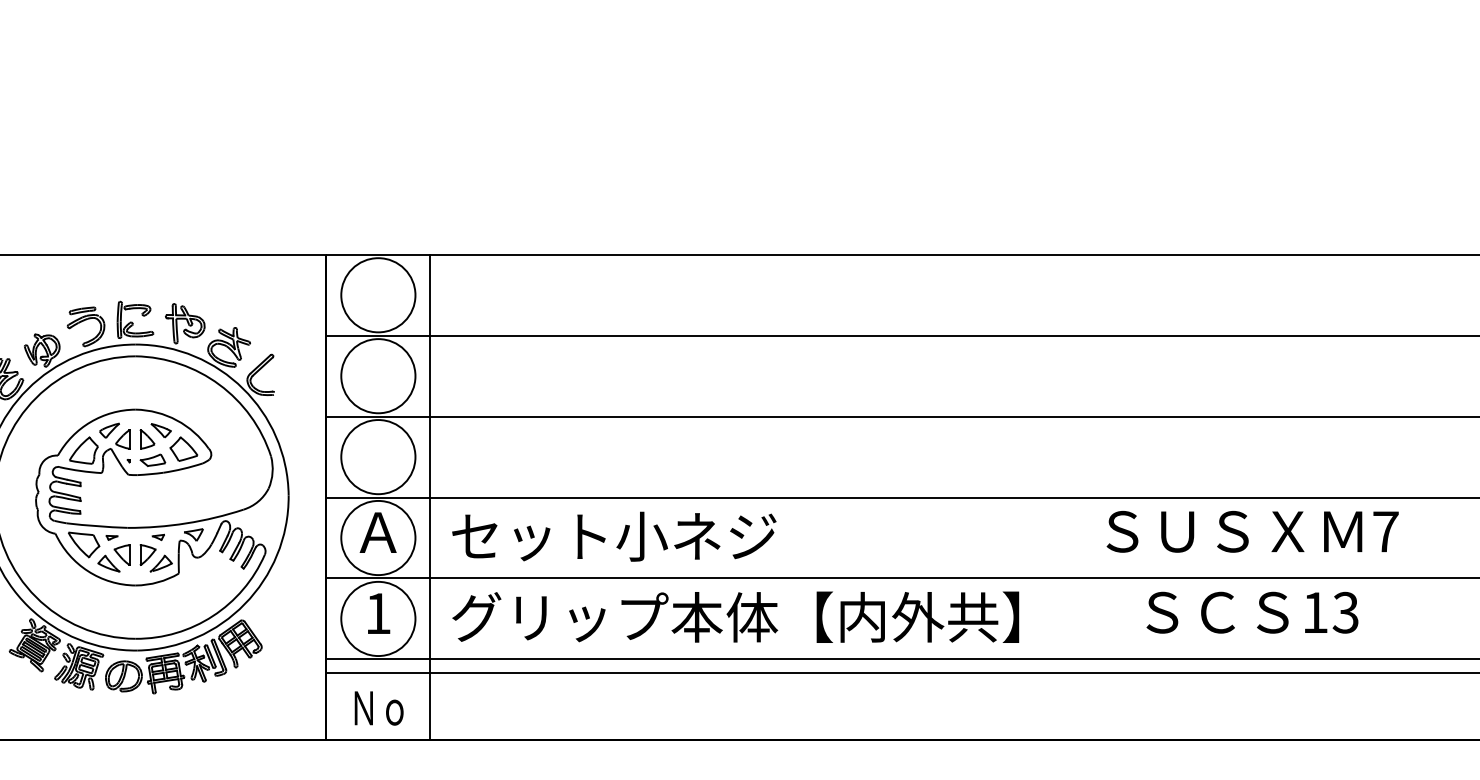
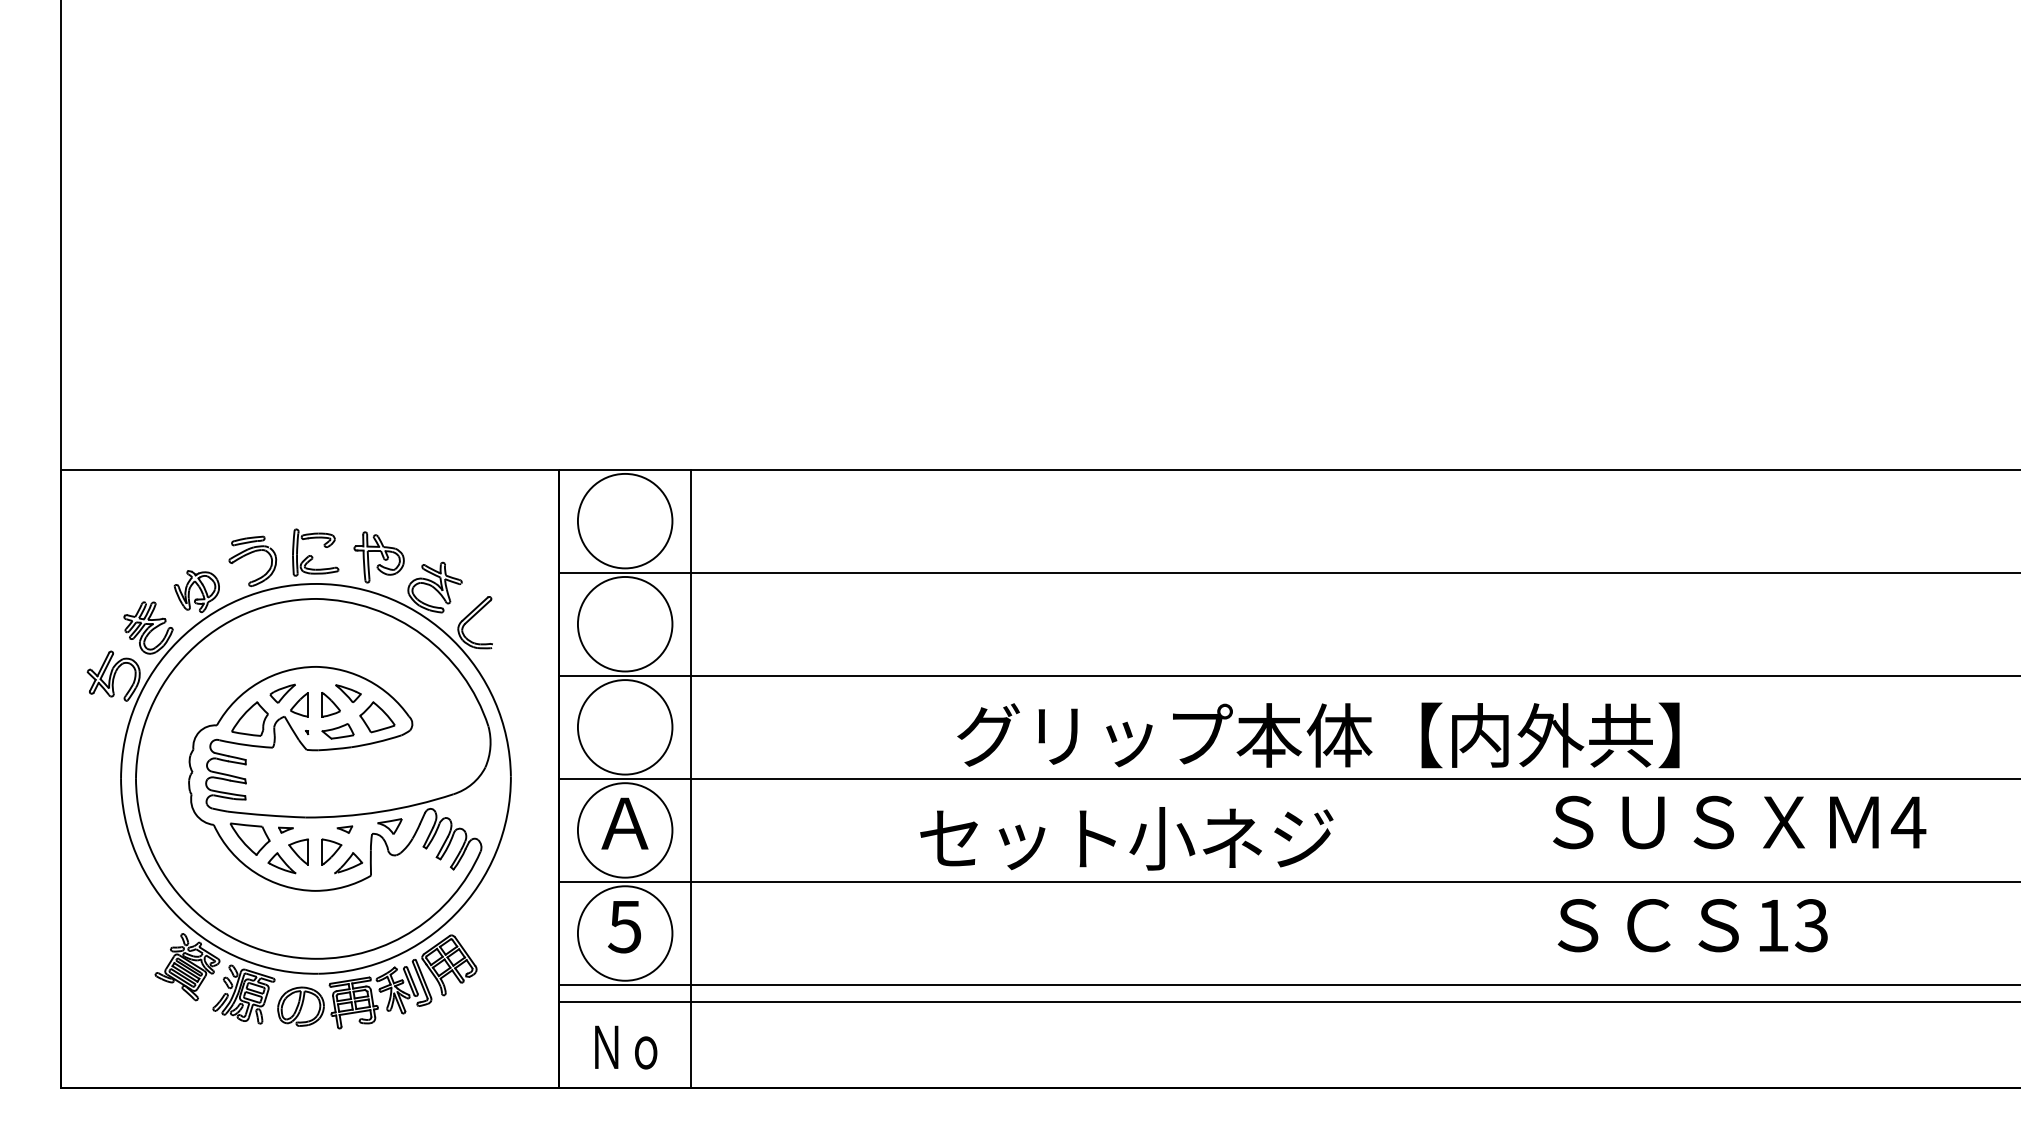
text: (1385, 531) -> (1908, 822), 7 -> 4
text: (614, 536) -> (1126, 838), moved
text: (1252, 612) -> (1692, 925), moved
text: (377, 614) -> (624, 927), 1 -> 5
text: (735, 617) -> (1318, 735), moved

